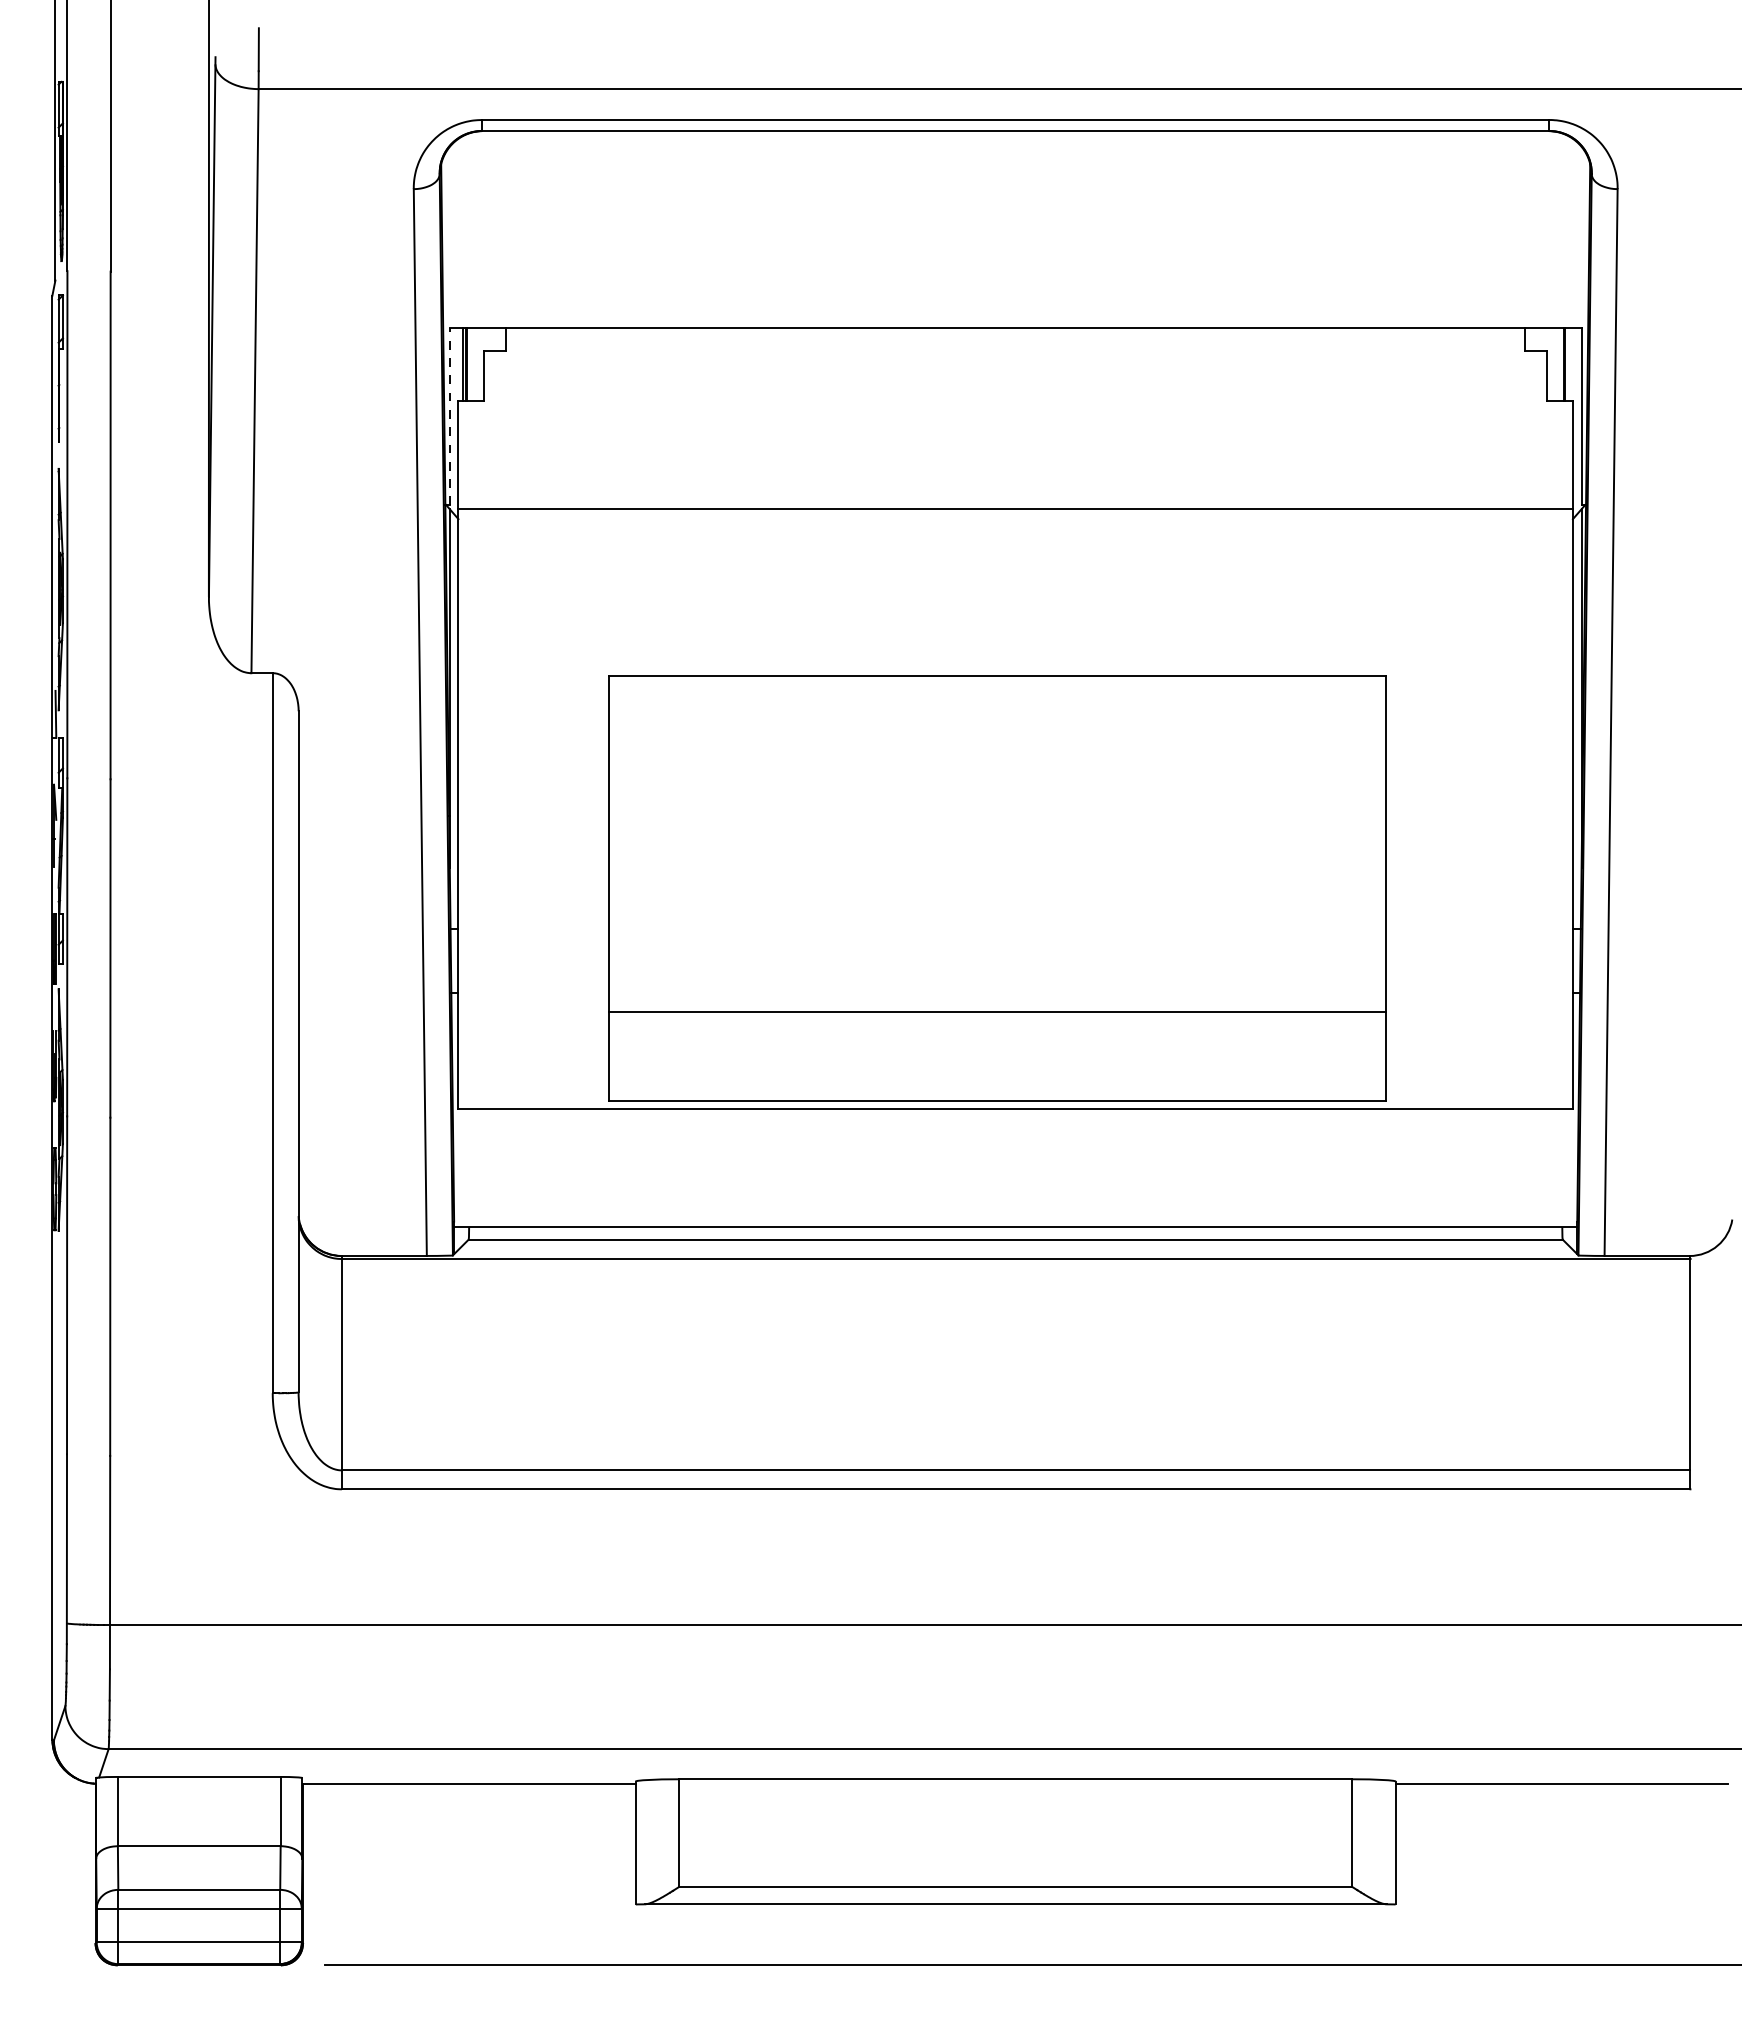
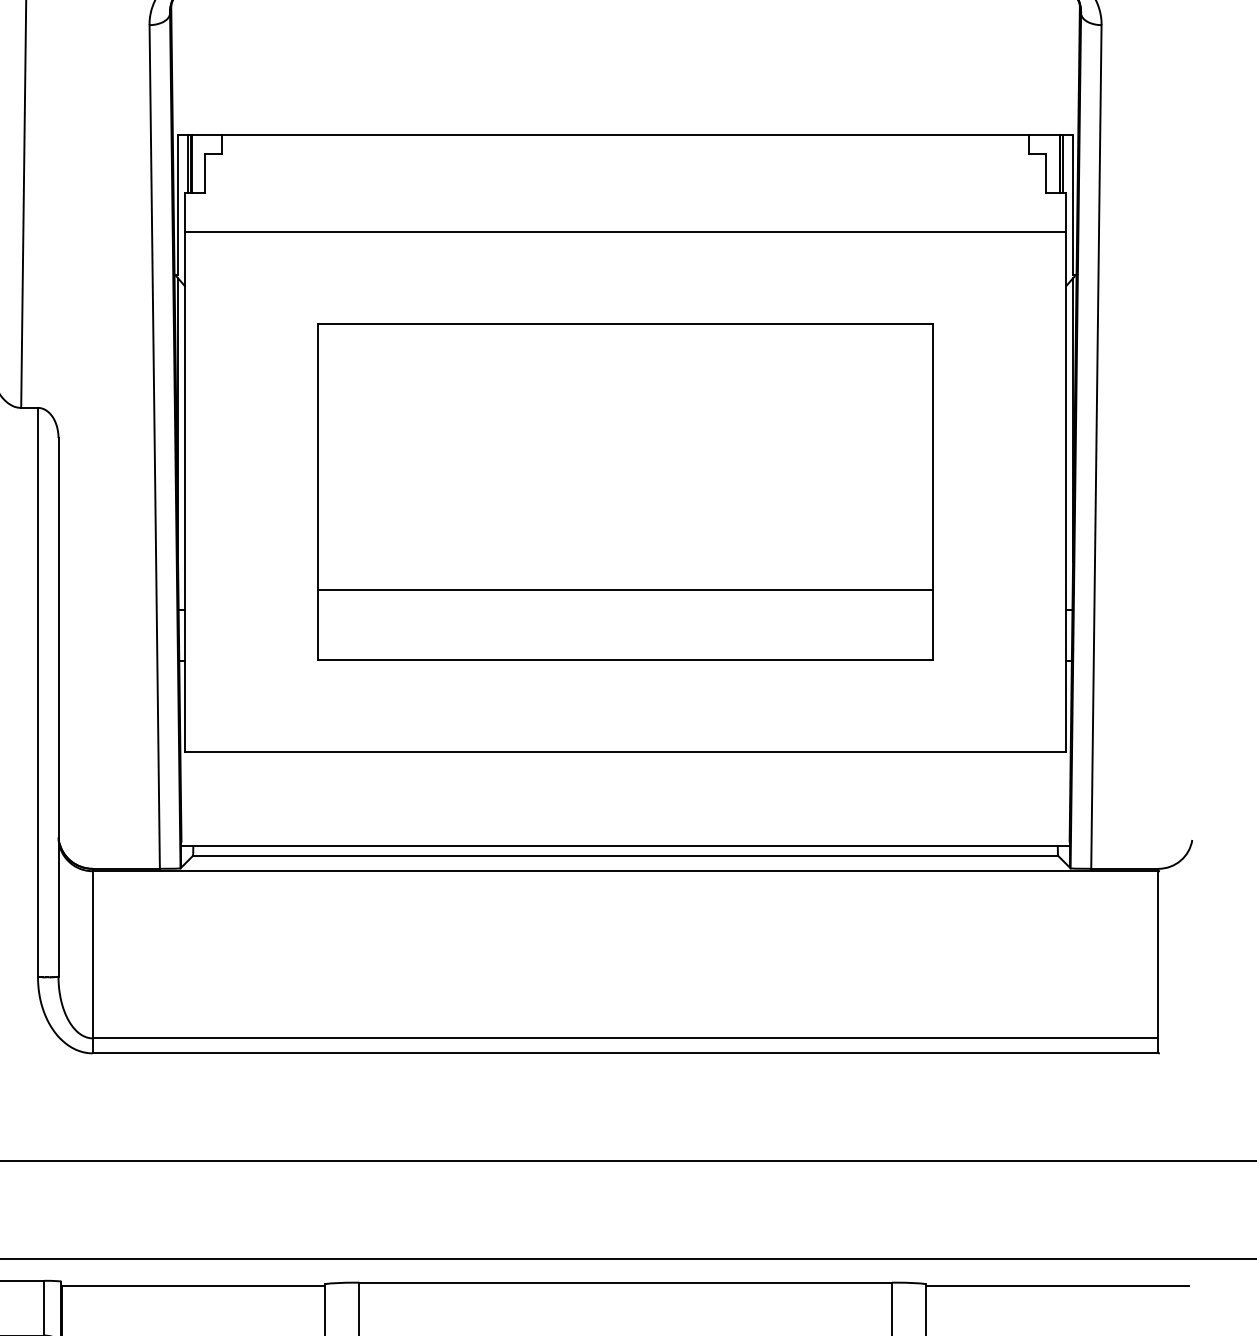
line: (1568, 364) -> (1062, 163), added
line: (449, 416) -> (177, 204), dashed -> solid
line: (1015, 508) -> (625, 231), moved
part: (997, 888) -> (625, 492), moved

